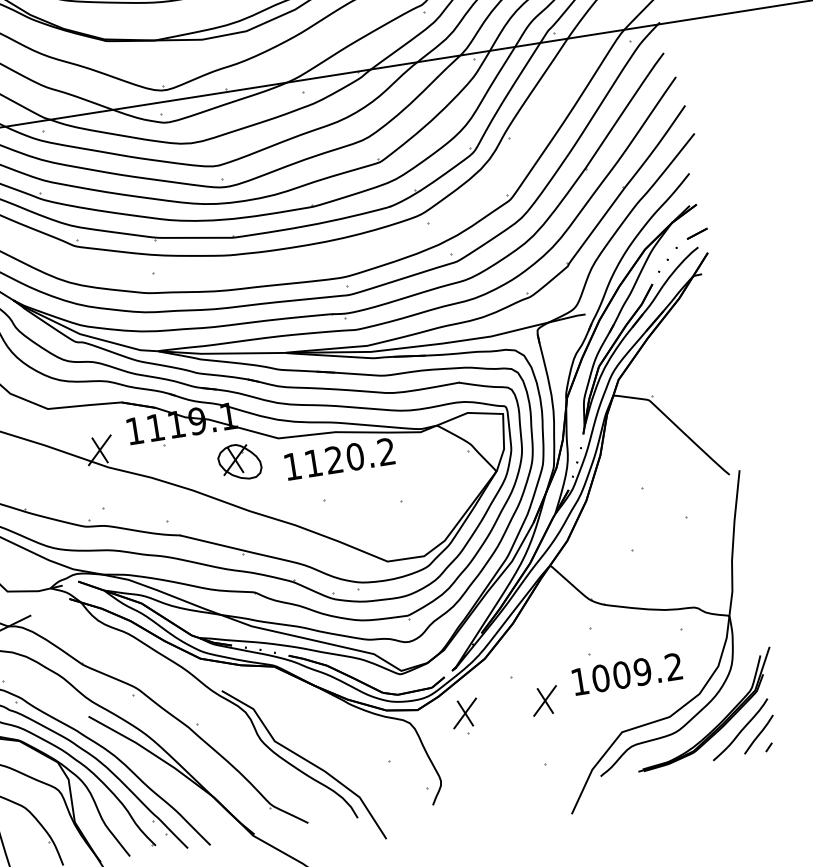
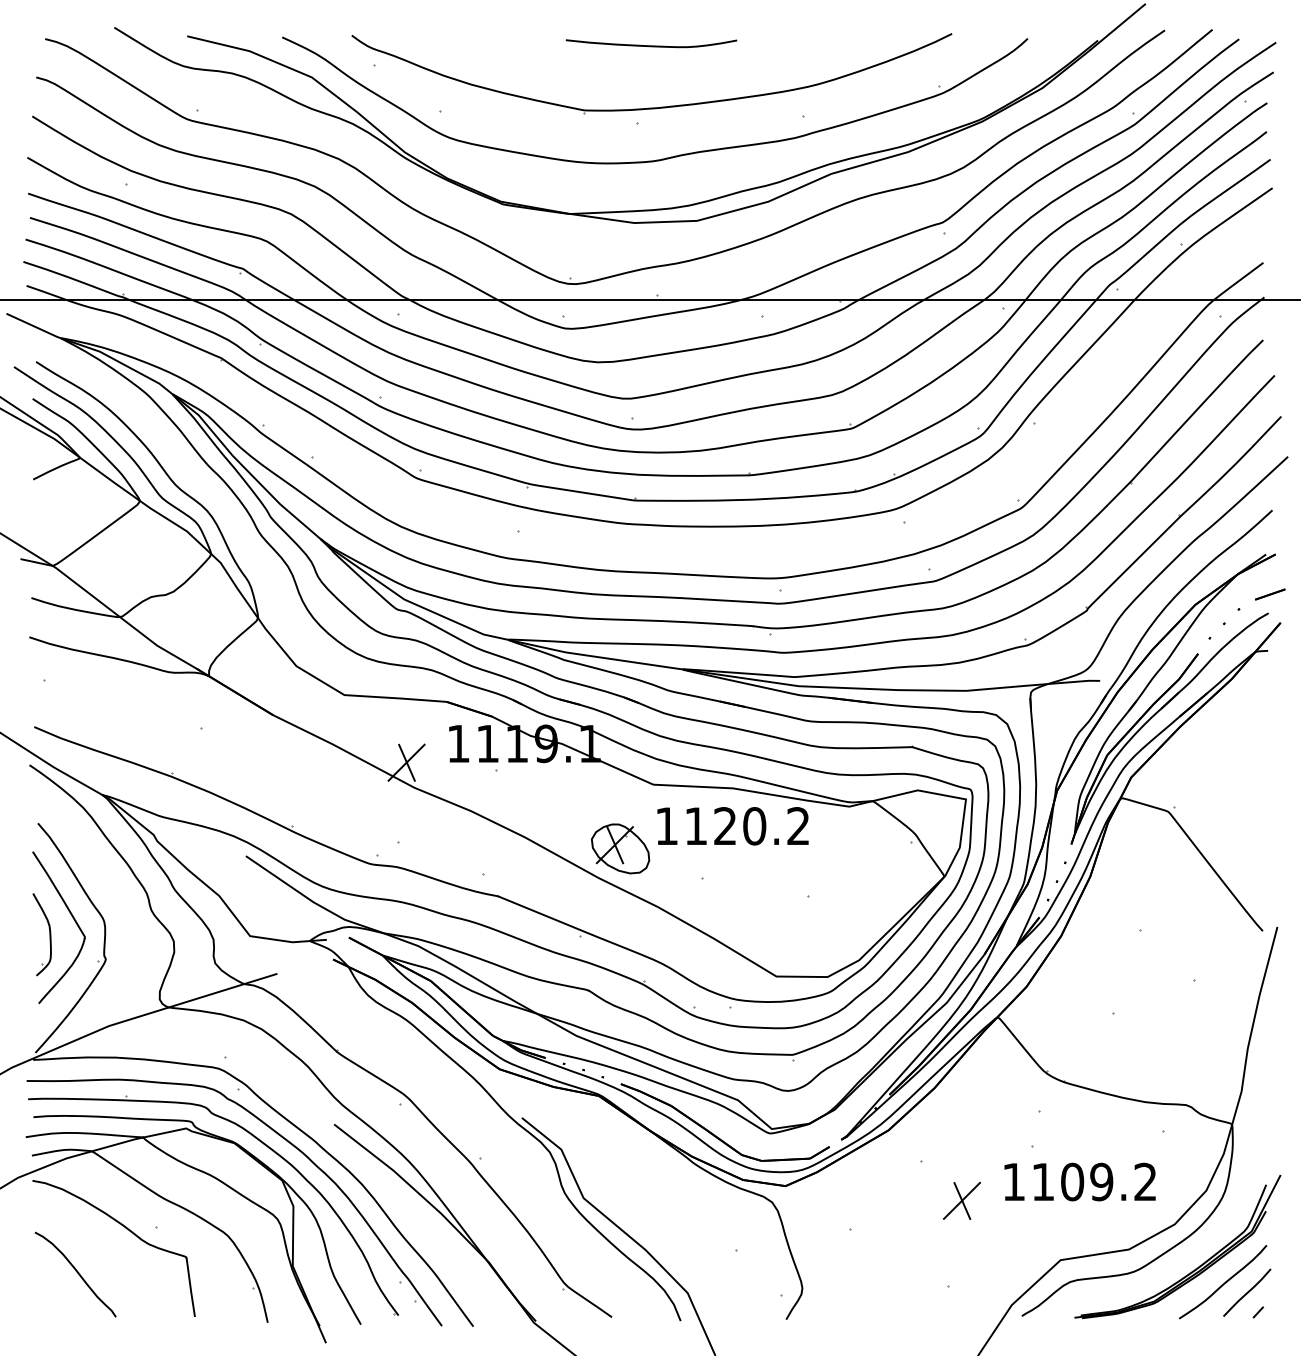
part: (239, 461) -> (620, 848), moved
text: (600, 678) -> (1042, 1181), 1009.2 -> 1109.2
part: (464, 713) -> (849, 1200), removed

